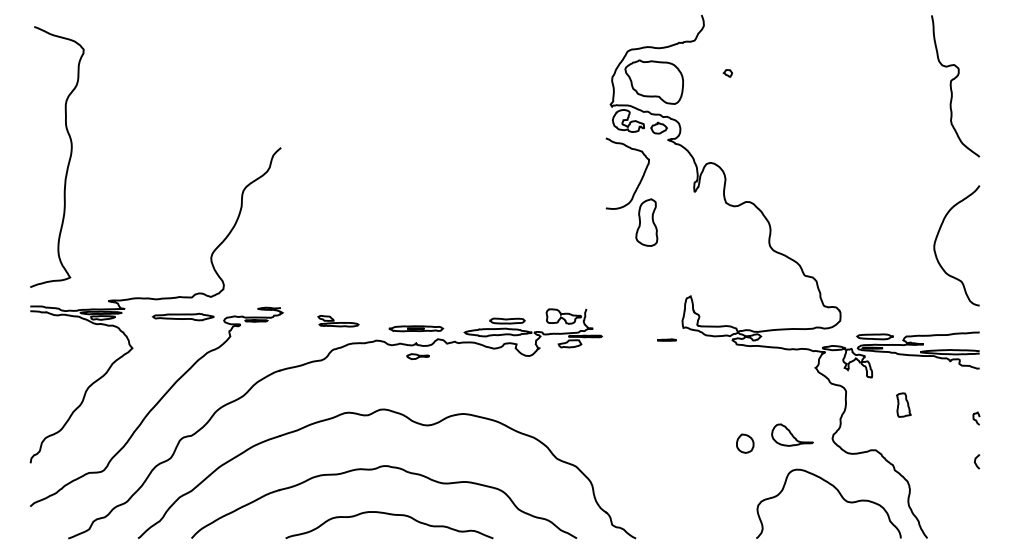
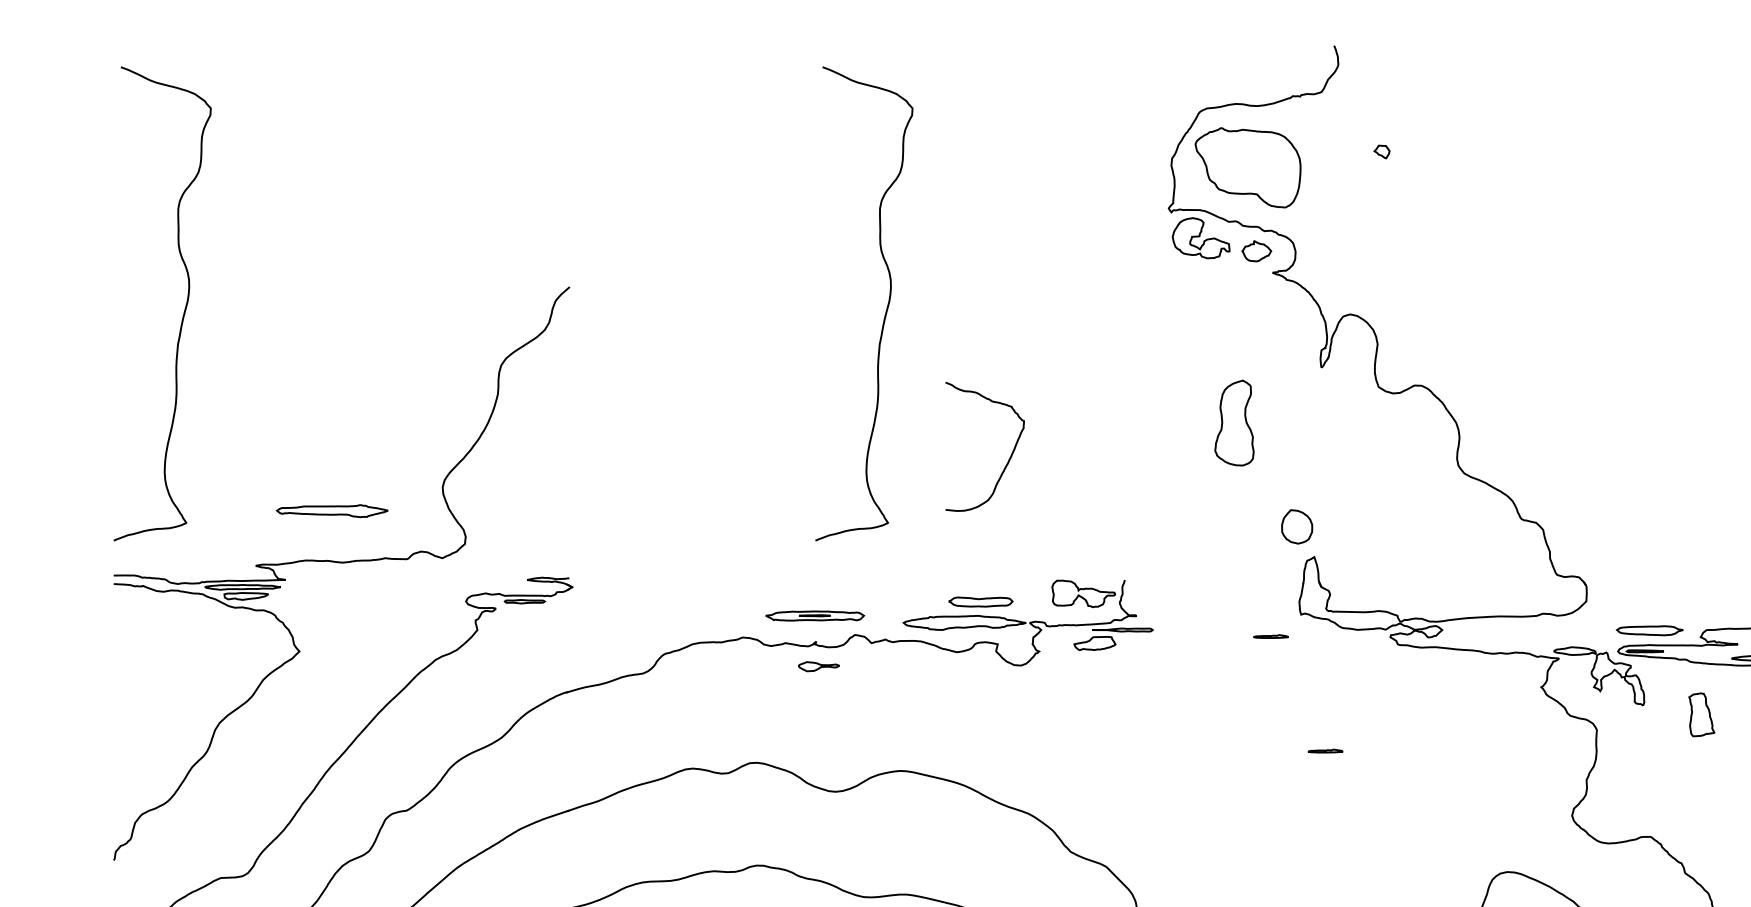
curve: (454, 160) -> (884, 310), added
curve: (640, 179) -> (1008, 457), moved
part: (182, 316) -> (330, 510), moved
part: (338, 321) -> (674, 602), removed
line: (696, 402) -> (1324, 750), added
part: (903, 404) -> (1701, 713), moved
part: (792, 434) -> (1499, 808), removed
part: (745, 443) -> (1297, 526), moved

